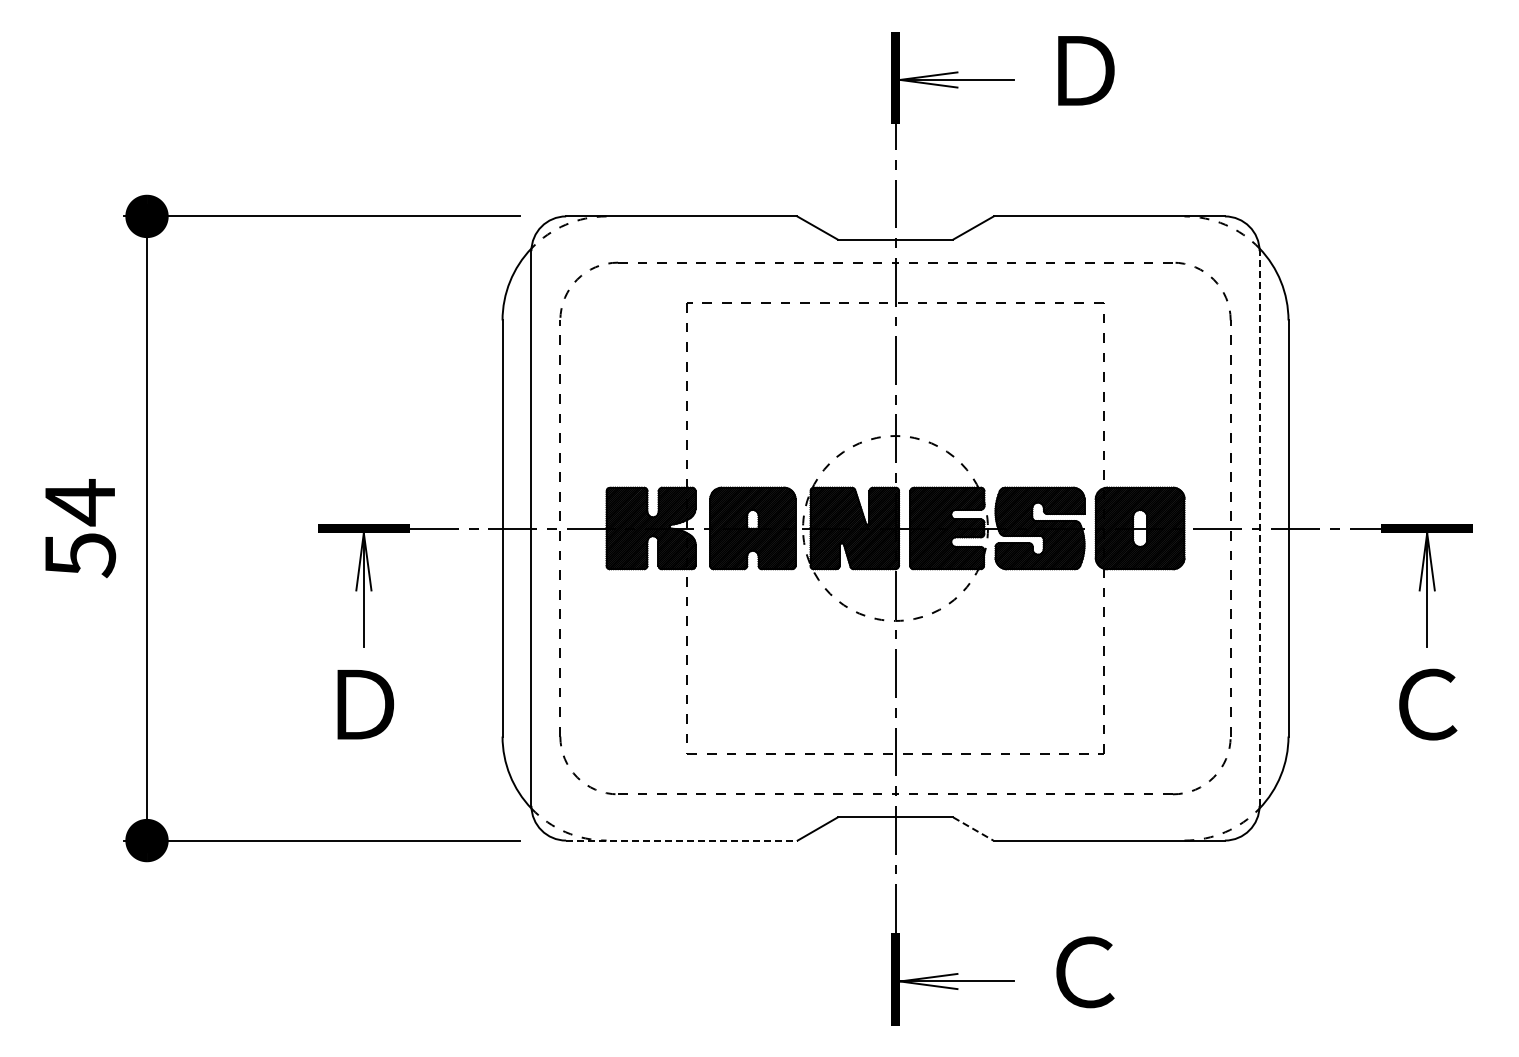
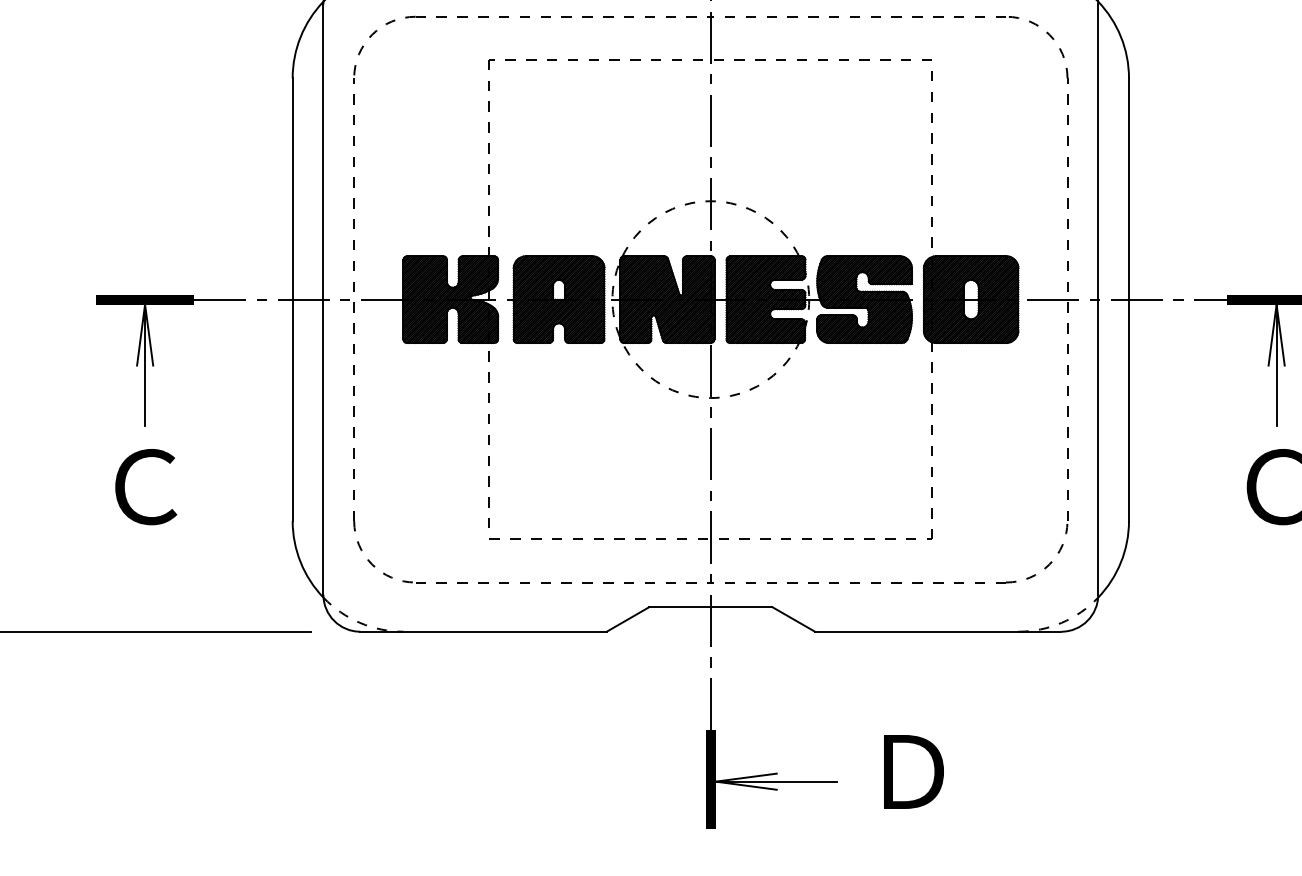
line: (1259, 528) -> (1098, 299), dashed -> solid
text: (364, 704) -> (145, 486), Ｄ -> Ｃ
line: (973, 829) -> (793, 619), dashed -> solid
line: (681, 840) -> (483, 631), dashed -> solid
text: (1085, 972) -> (912, 772), Ｃ -> Ｄ

